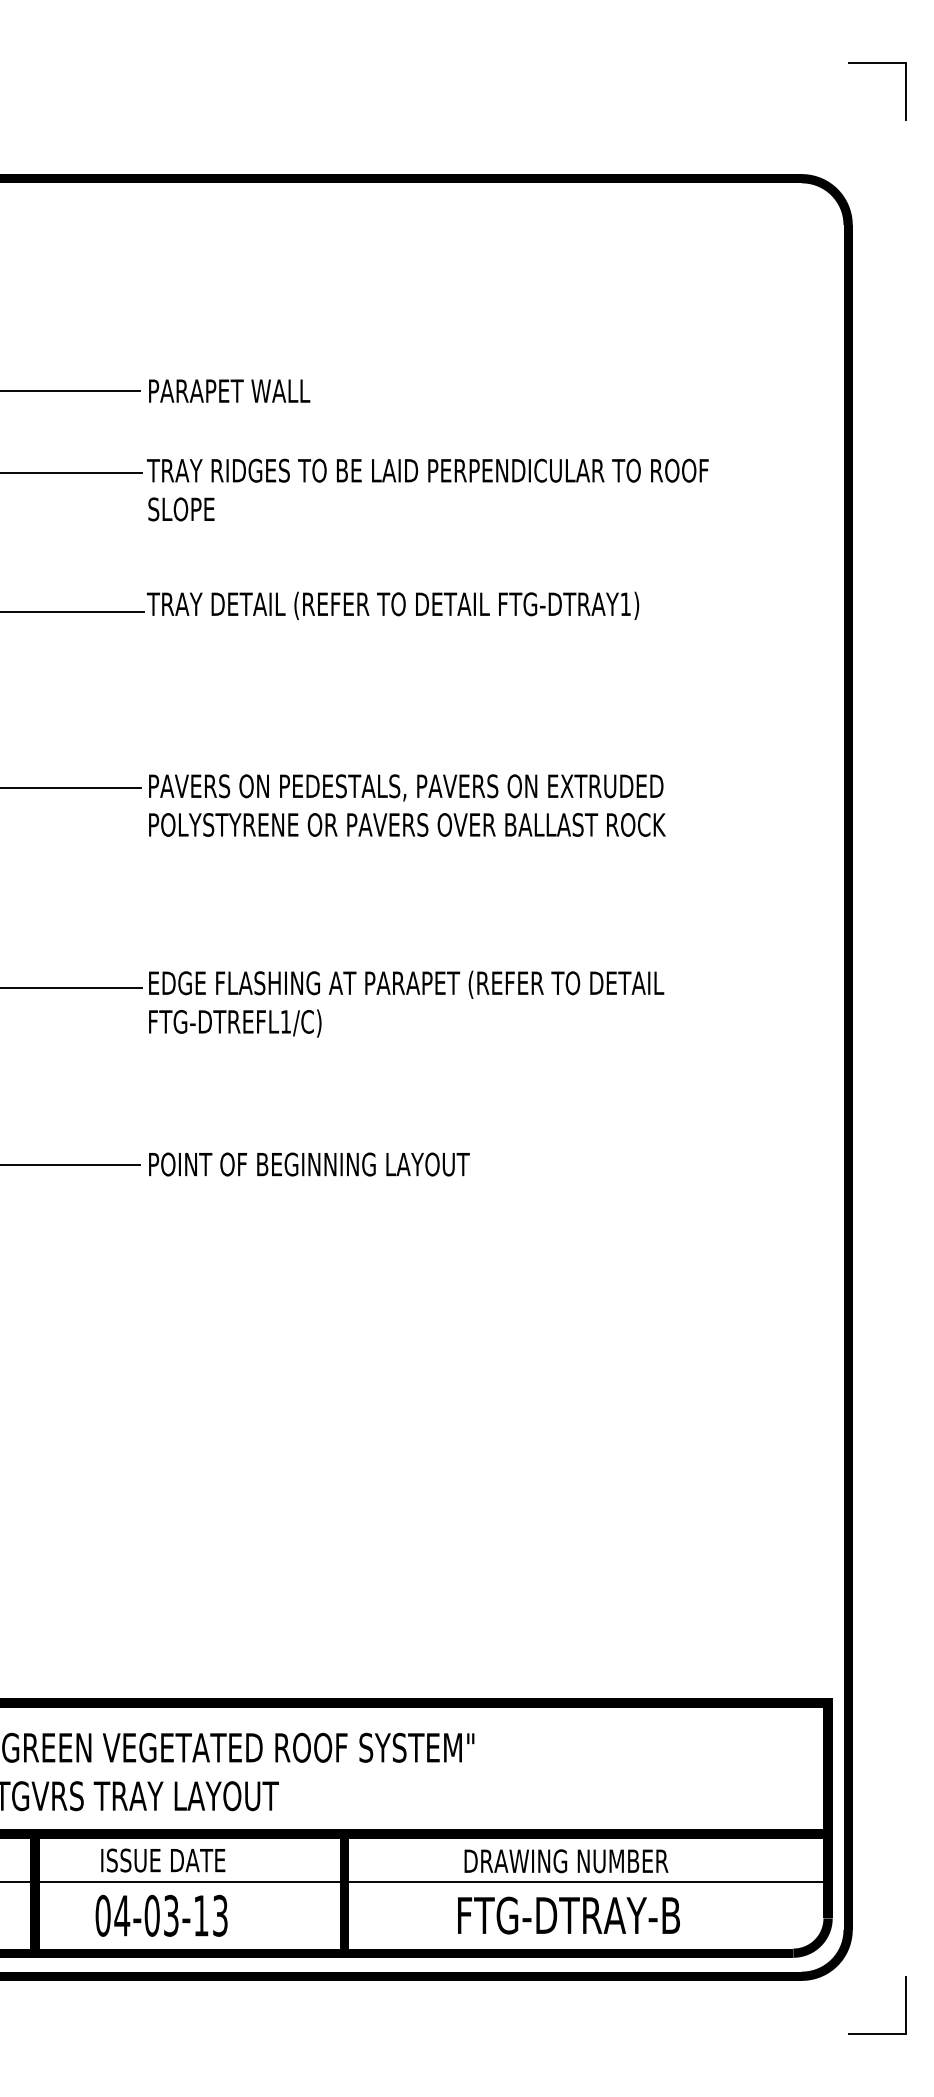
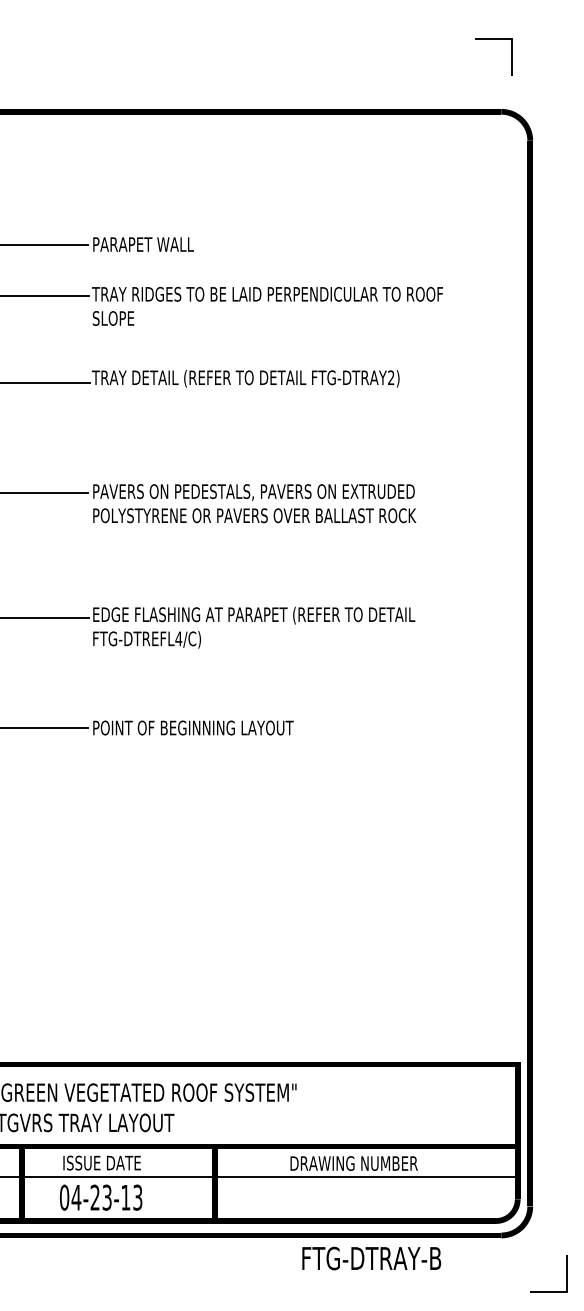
line: (877, 63) -> (493, 39), moved
text: (626, 603) -> (391, 377), FTG-DTRAY1) -> FTG-DTRAY2)
text: (285, 1021) -> (178, 638), FTG-DTREFL1/C) -> FTG-DTREFL4/C)
text: (151, 1915) -> (94, 1197), 04-03-13 -> 04-23-13
text: (568, 1915) -> (371, 1258), moved
line: (906, 2005) -> (566, 1273), moved

